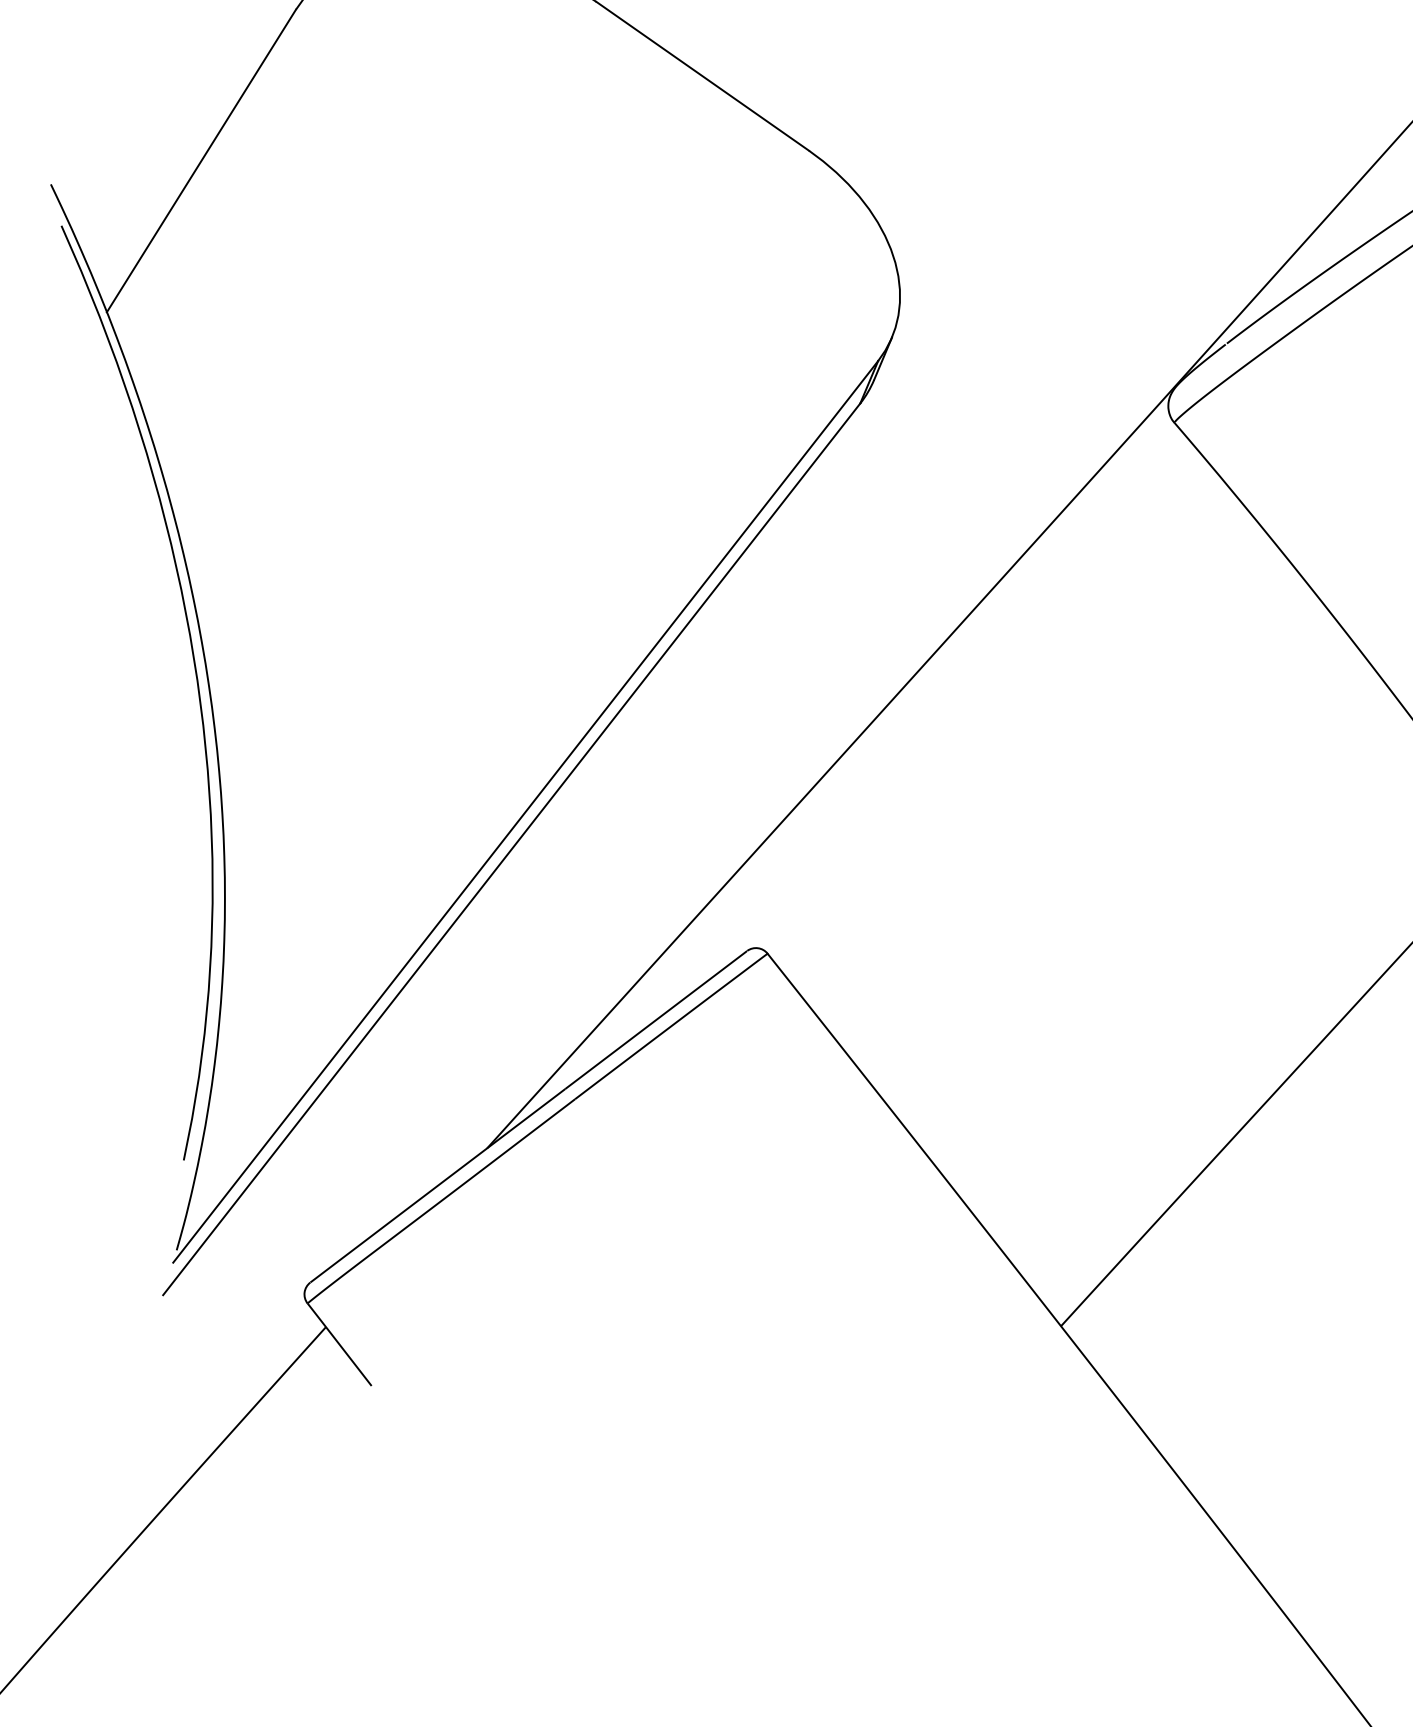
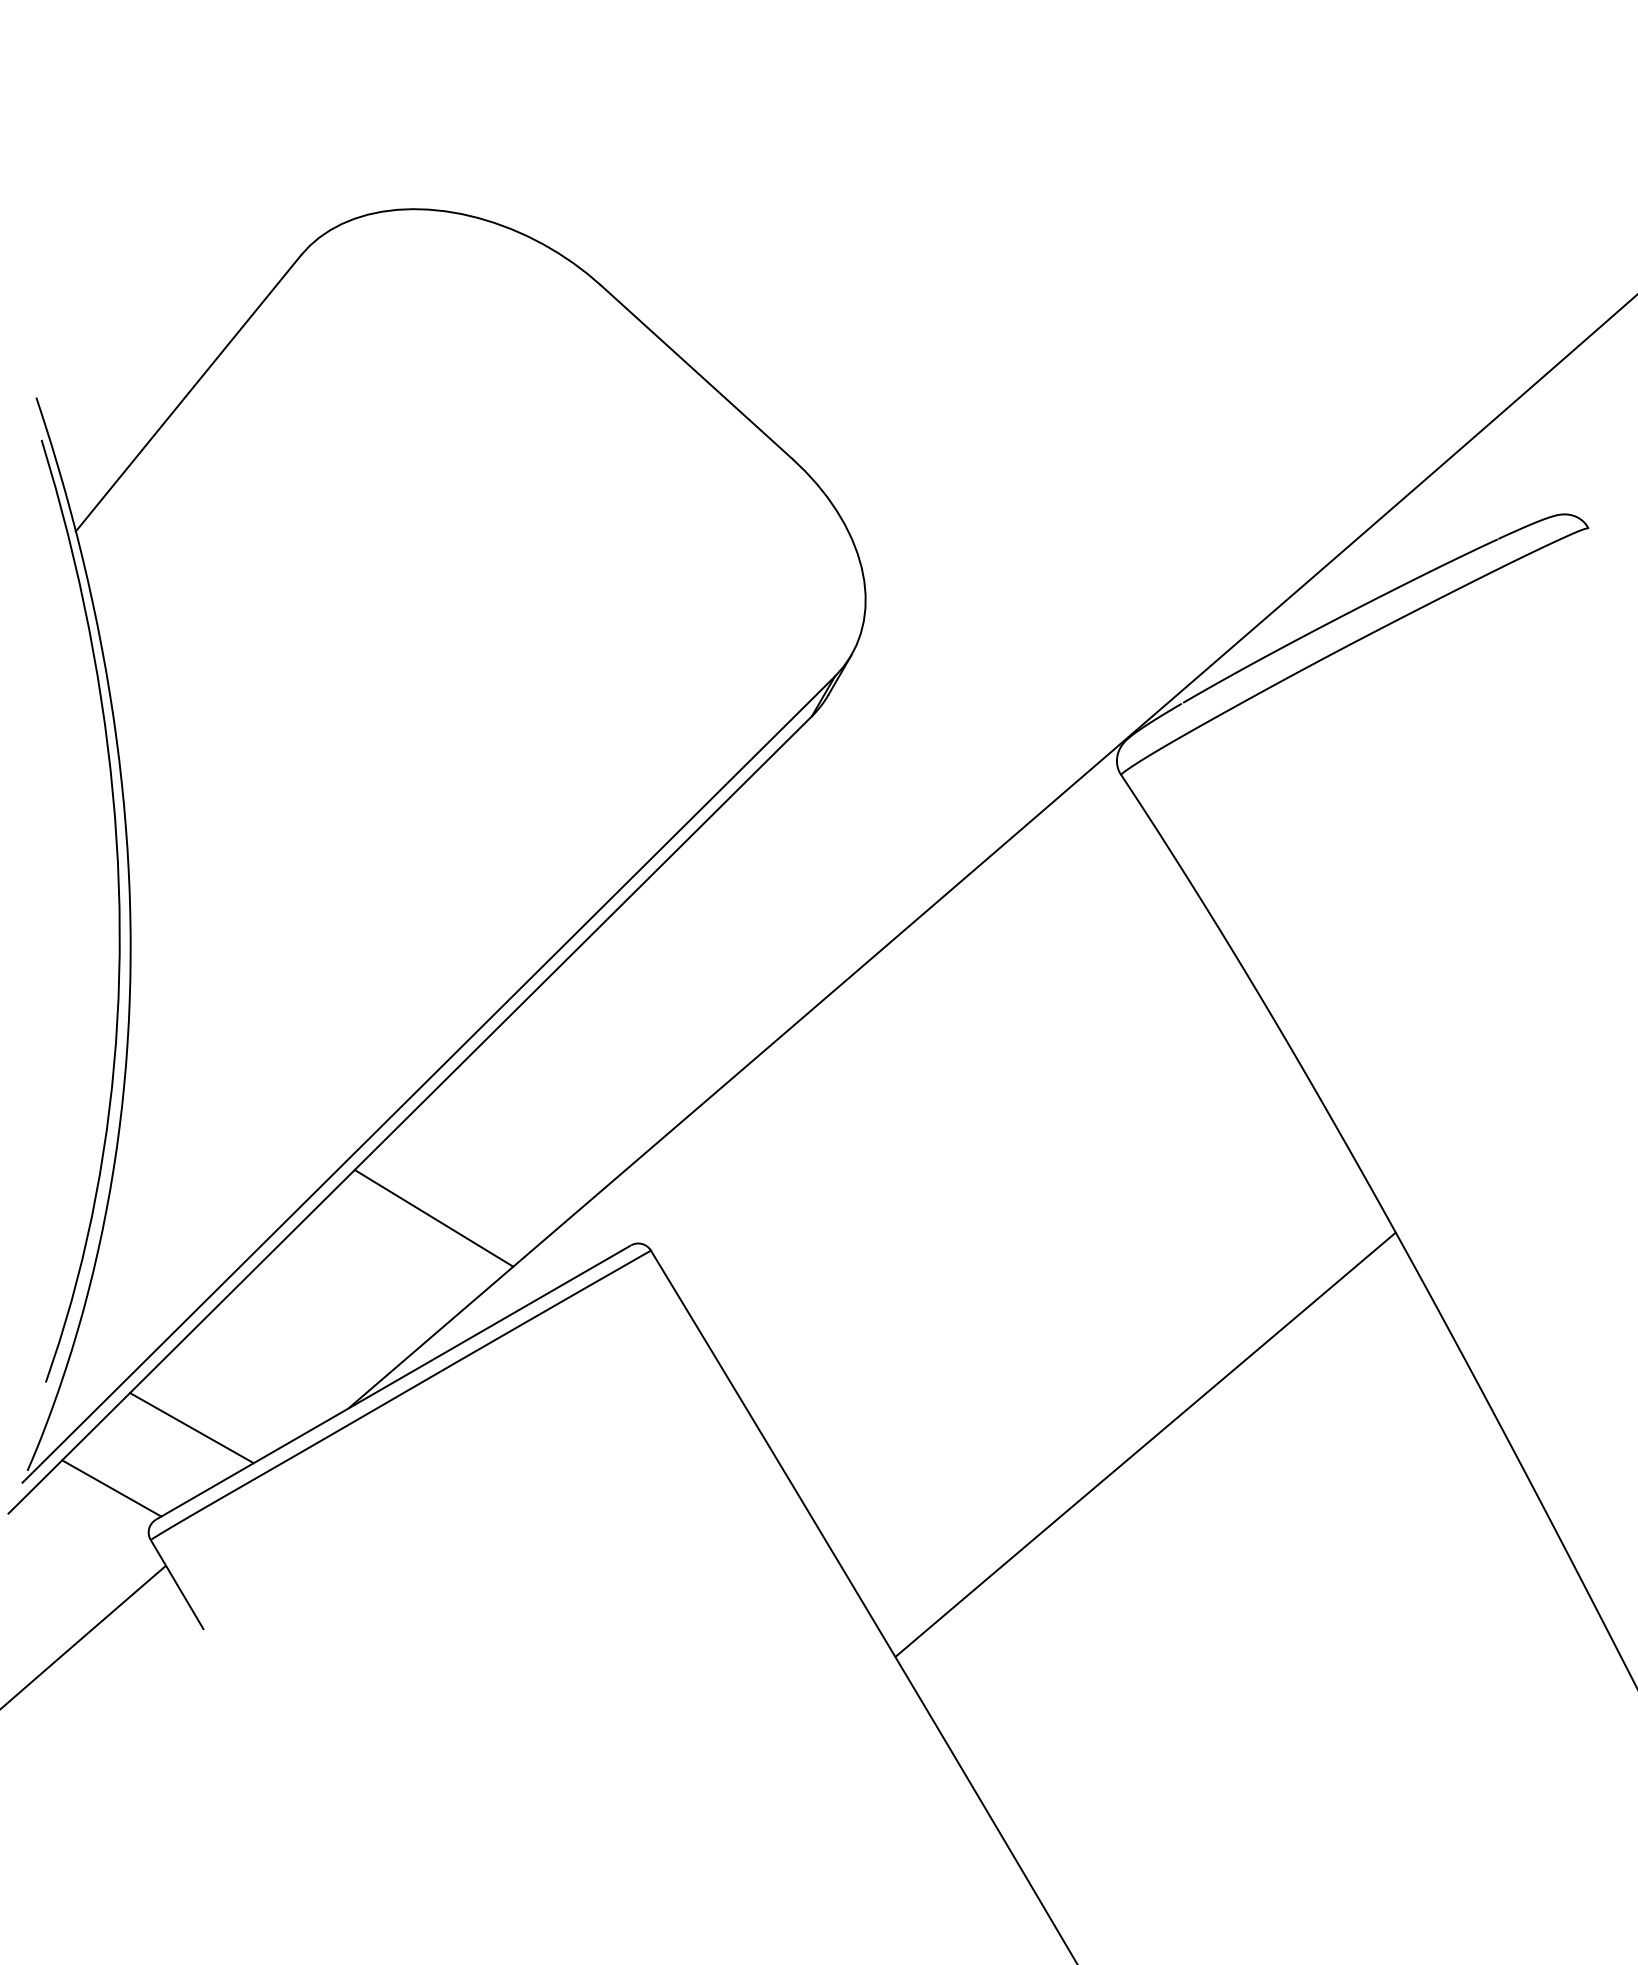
line: (547, 948) -> (433, 1217), added
line: (334, 1187) -> (191, 1428), added
line: (262, 1257) -> (111, 1488), added

